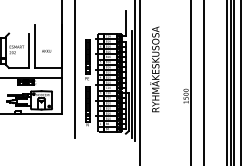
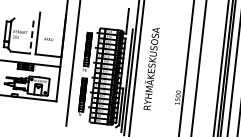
line: (29, 51) -> (32, 37), solid -> dashed

